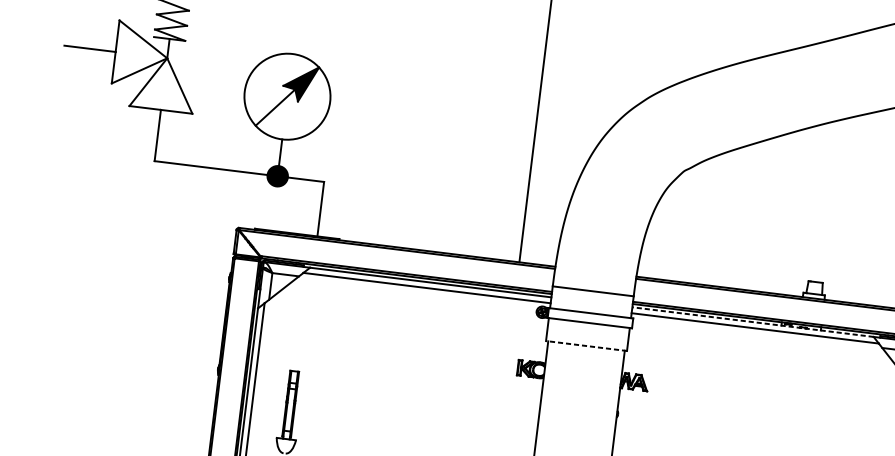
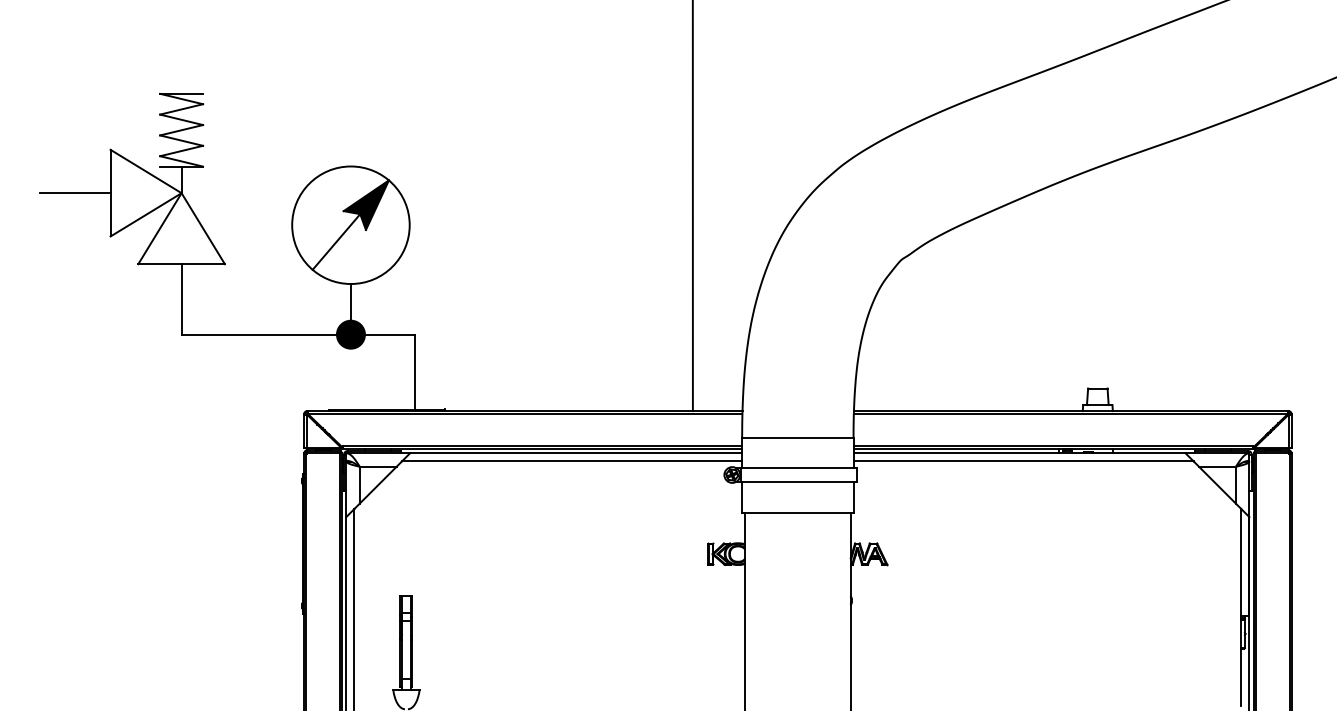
line: (752, 322) -> (1019, 453), dashed -> solid
line: (586, 346) -> (797, 513), dashed -> solid

